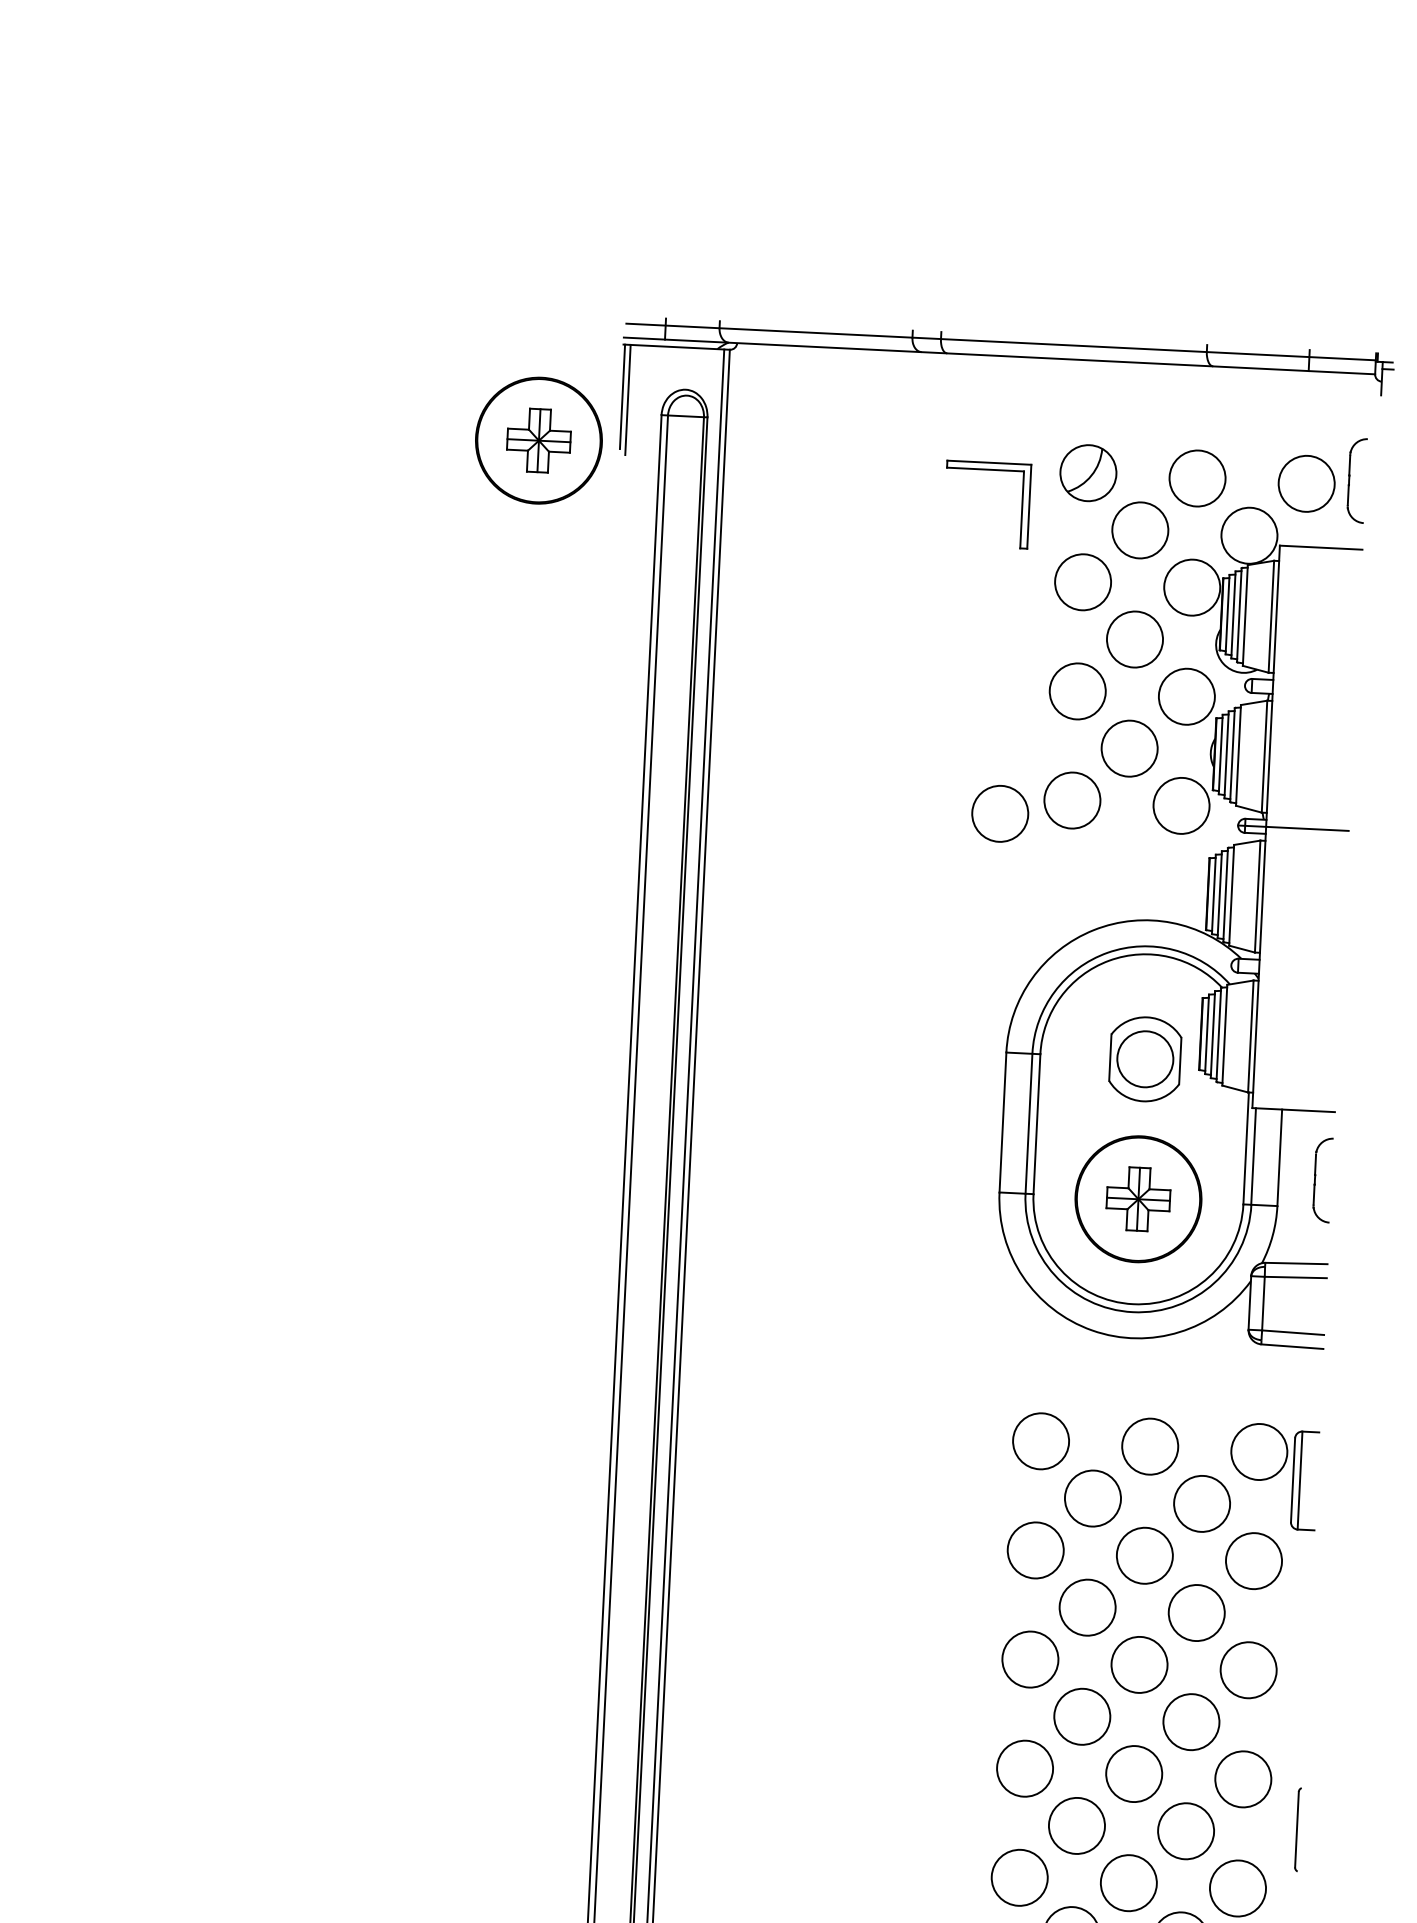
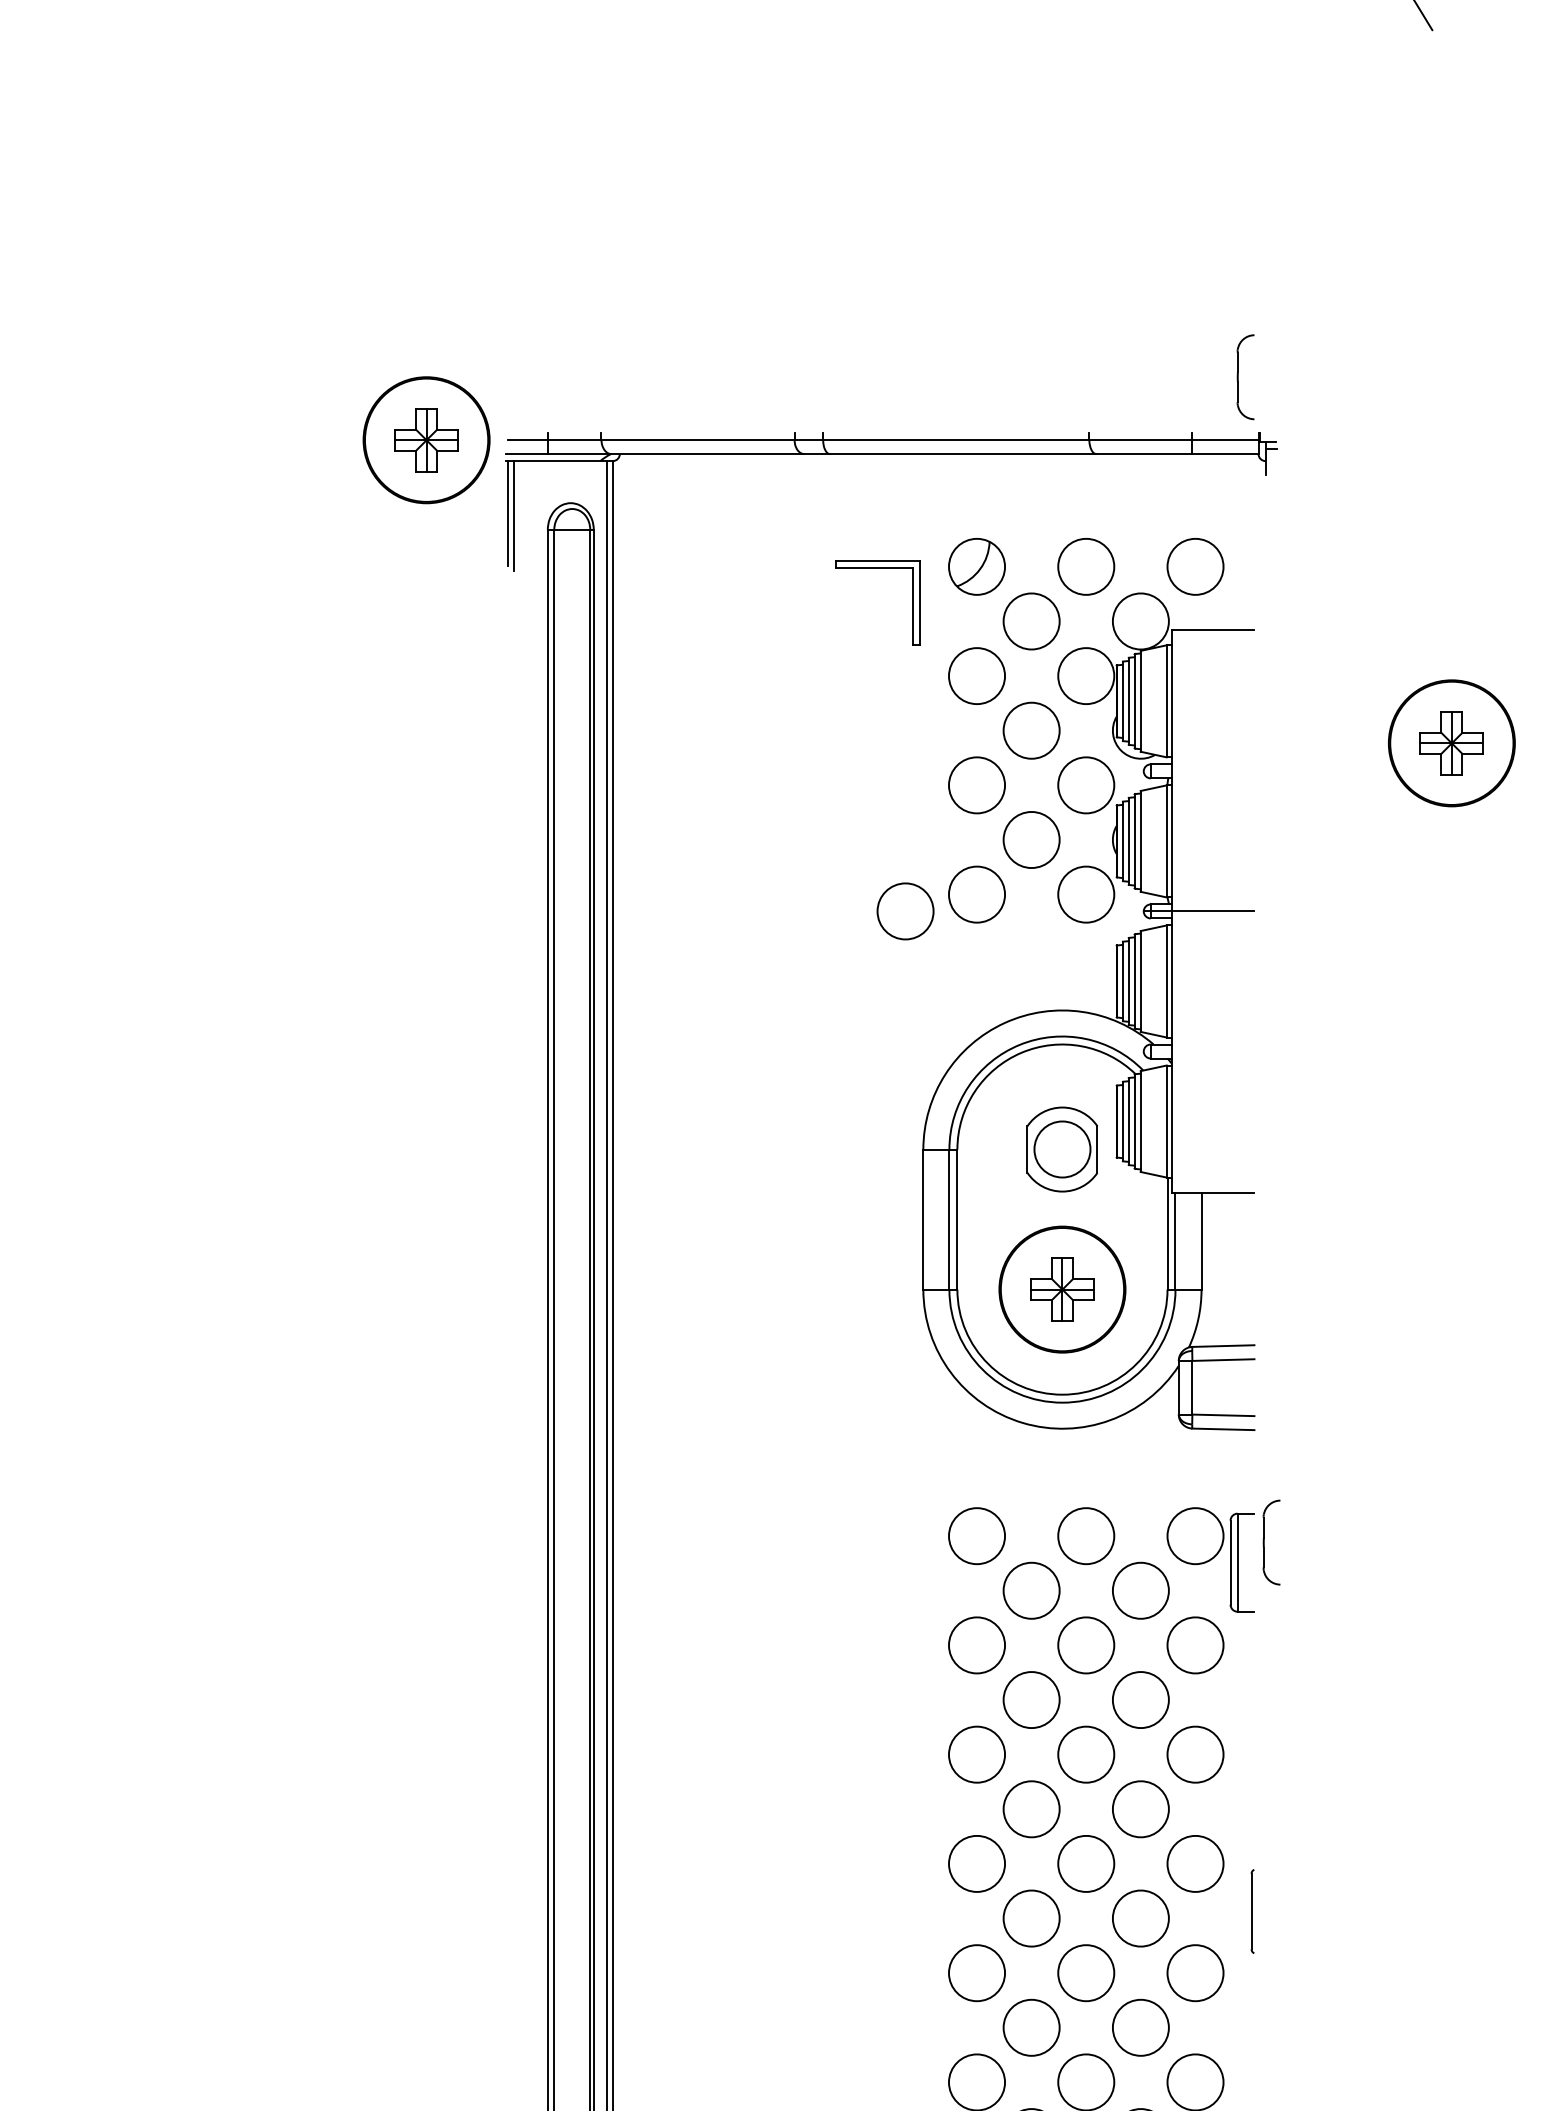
part: (538, 440) -> (426, 440), moved
part: (1349, 480) -> (1238, 377), moved
part: (1315, 1179) -> (1264, 1542), moved

